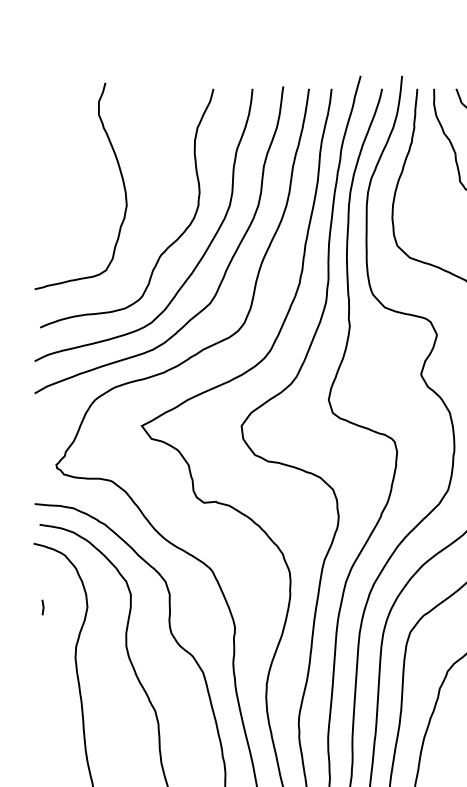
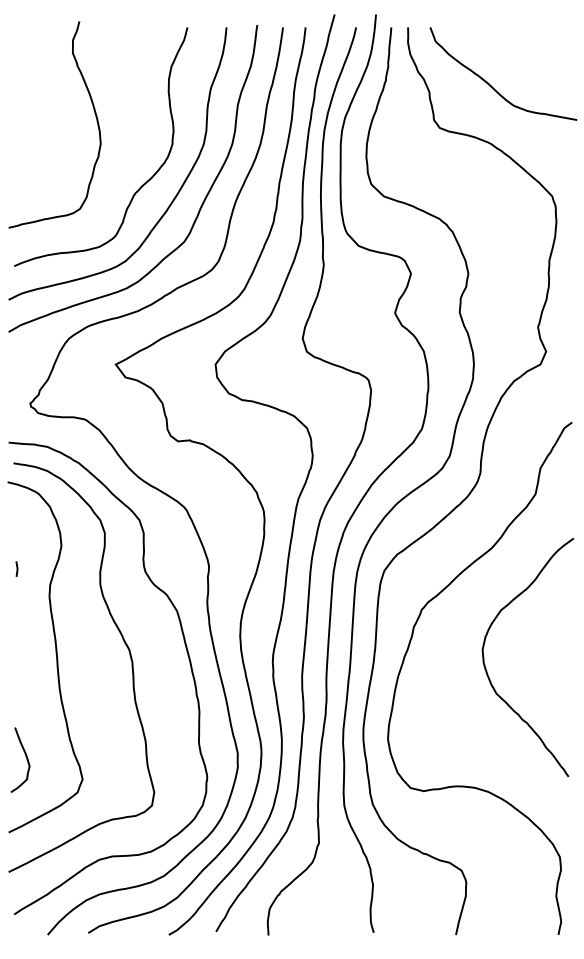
line: (42, 606) -> (16, 568), moved

